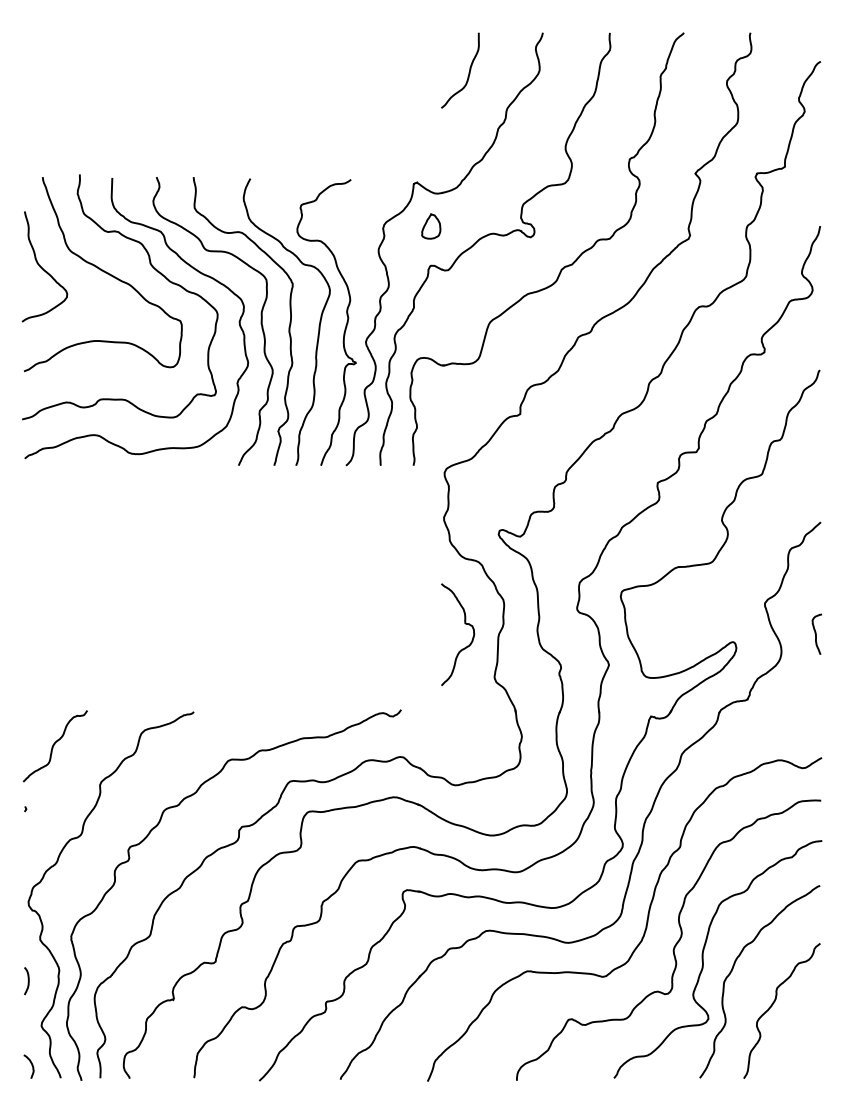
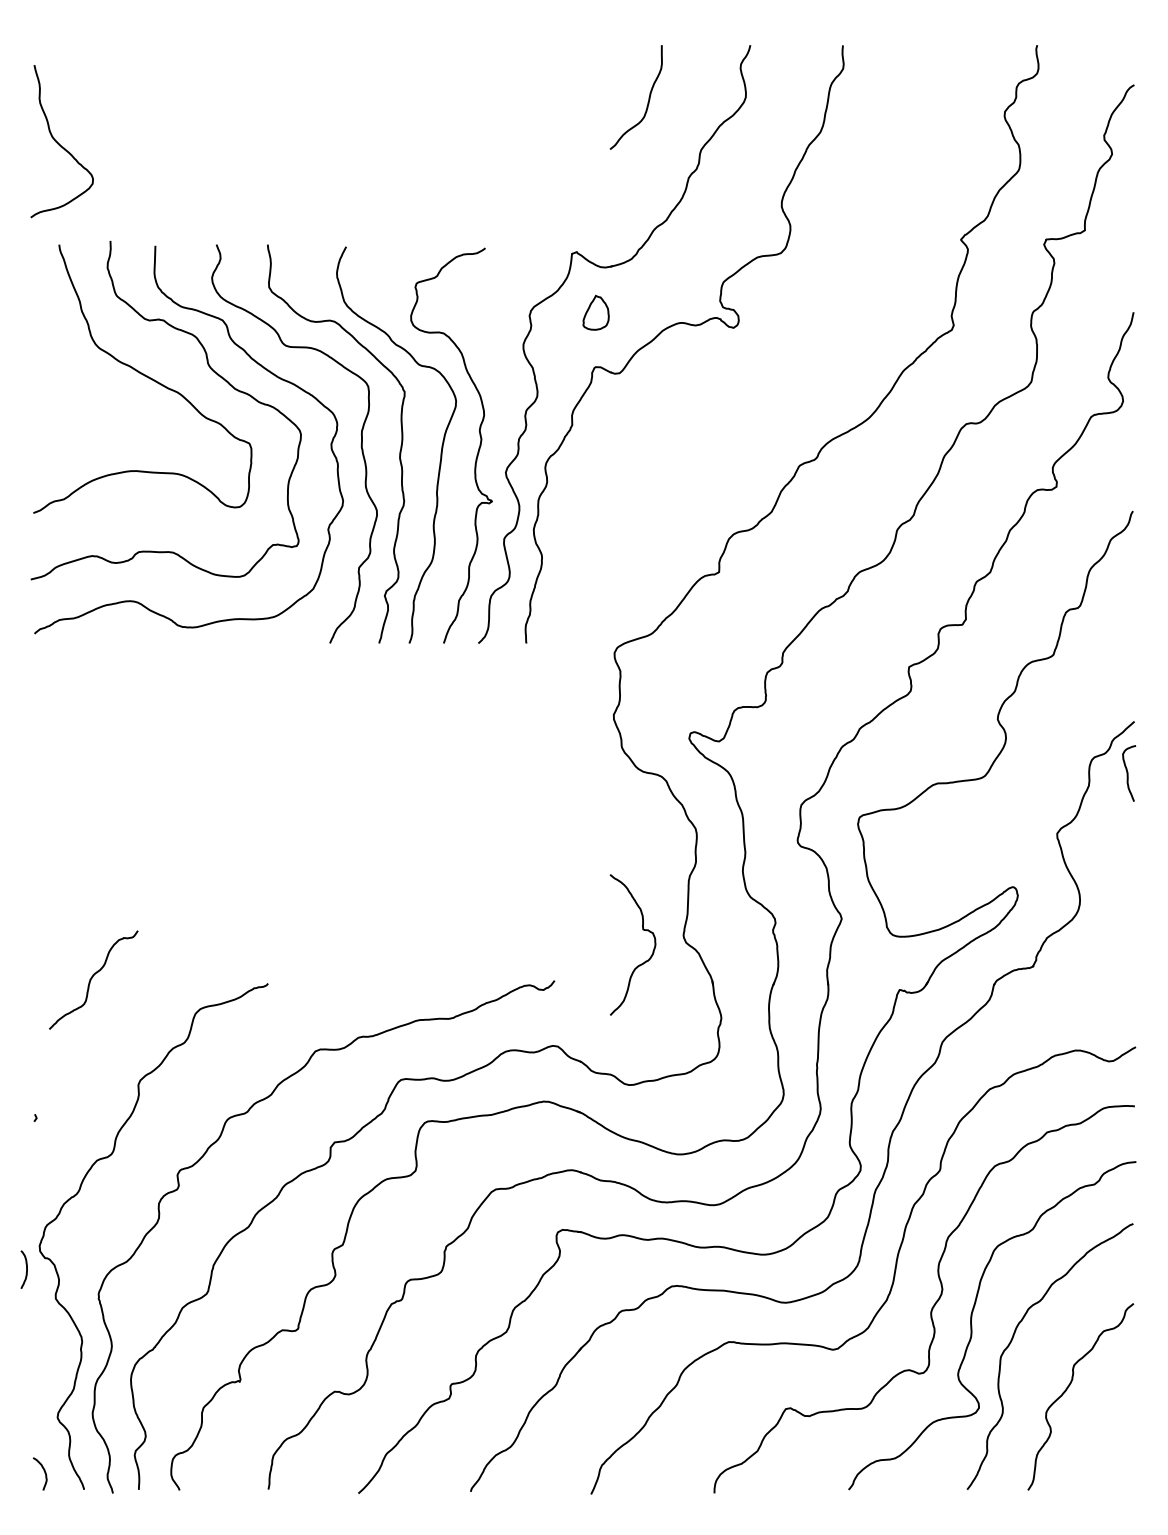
part: (563, 266) -> (779, 368), removed
curve: (42, 268) -> (59, 143), moved
curve: (465, 624) -> (643, 930), moved
curve: (816, 634) -> (1128, 773), moved
curve: (54, 745) -> (92, 978), moved
curve: (28, 981) -> (26, 1269), moved

